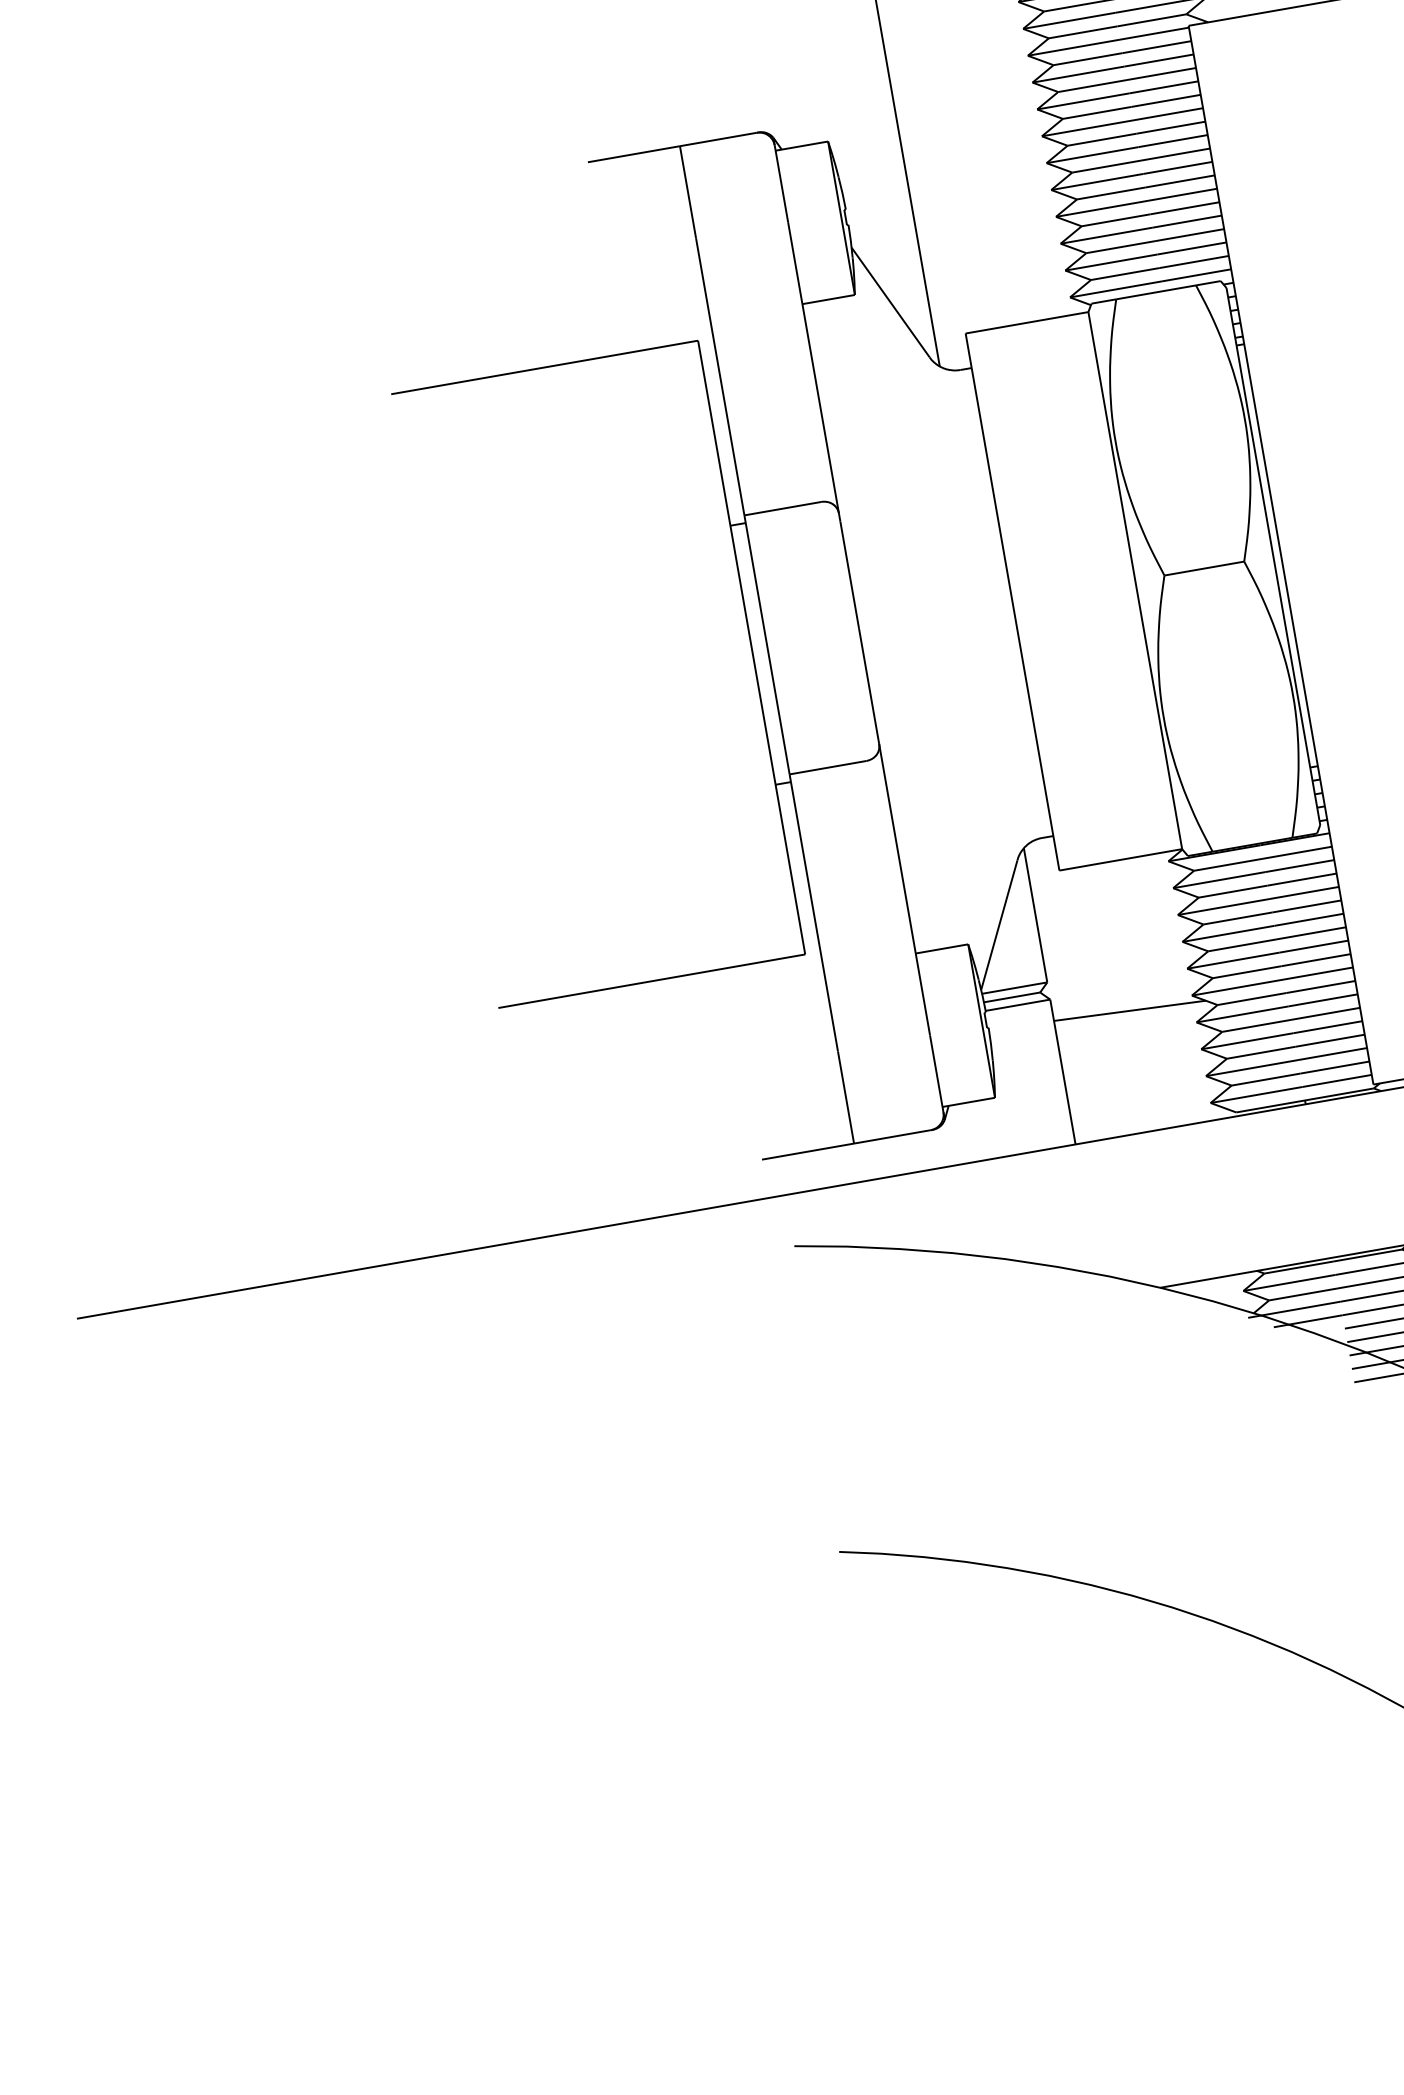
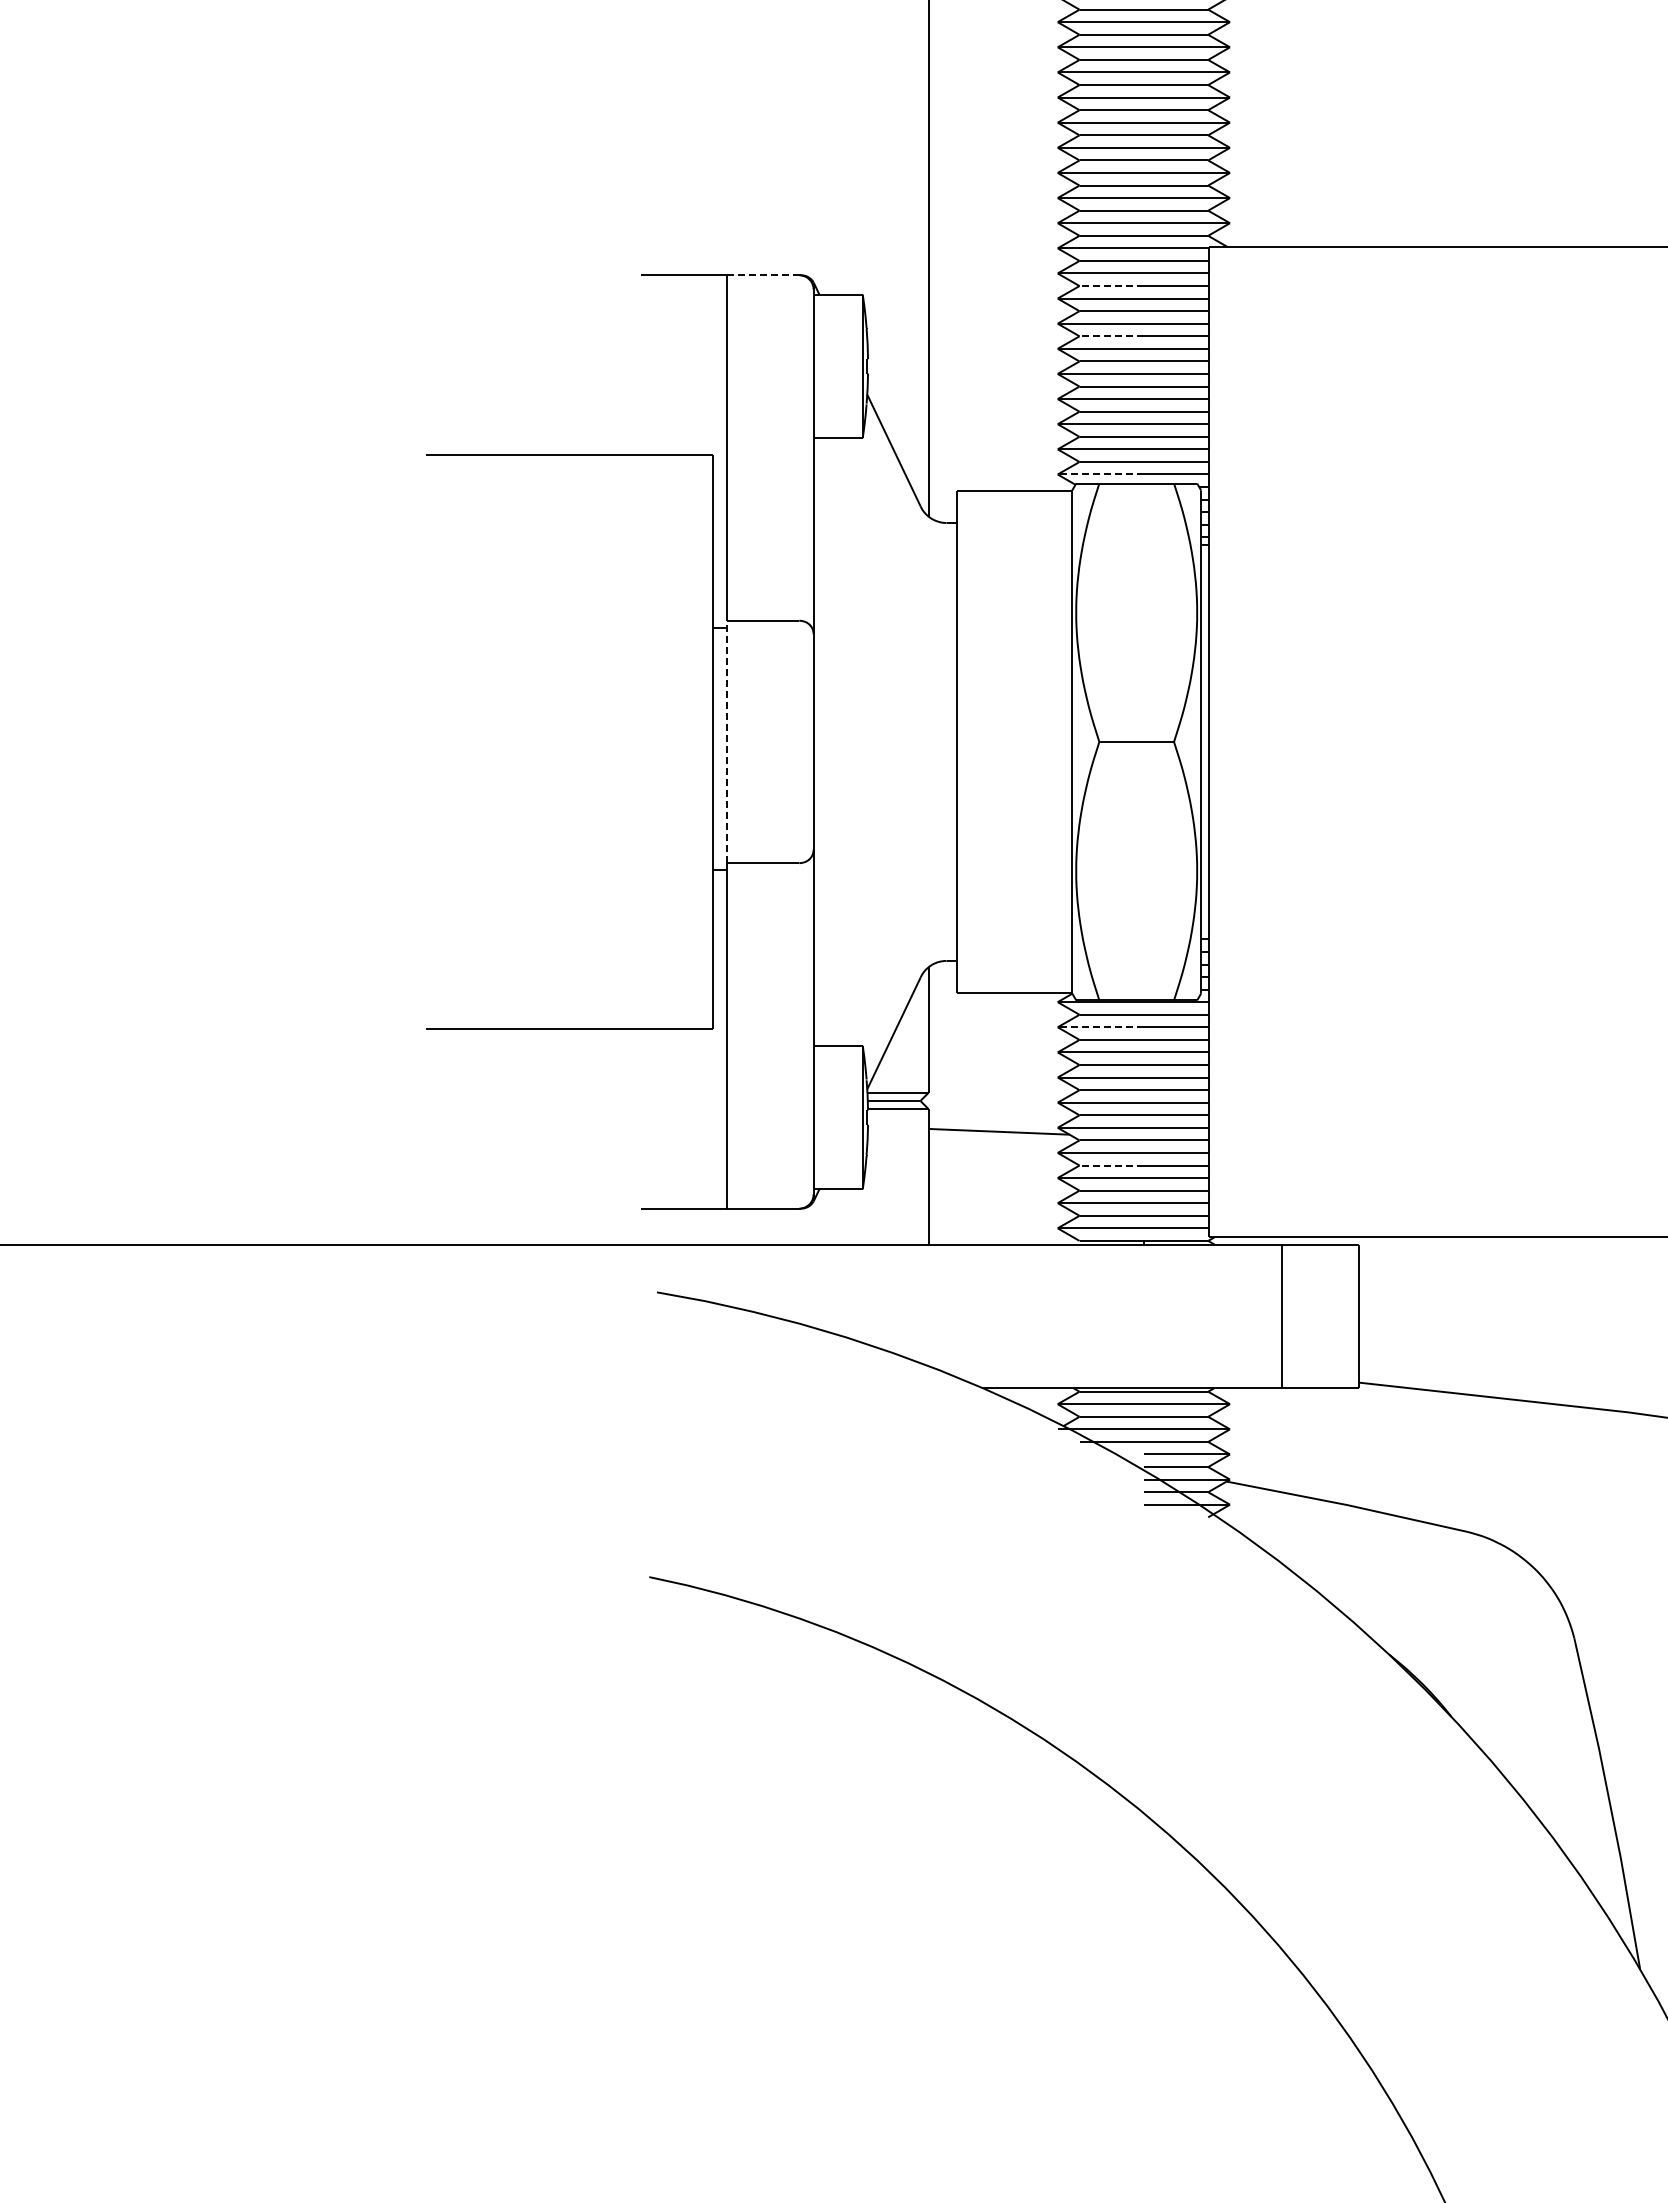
line: (1092, 86) -> (1111, 286), solid -> dashed
line: (718, 139) -> (763, 275), solid -> dashed
line: (1101, 139) -> (1111, 336), solid -> dashed
line: (1115, 289) -> (1100, 474), solid -> dashed
line: (766, 644) -> (727, 741), solid -> dashed
line: (1218, 880) -> (1100, 1027), solid -> dashed
line: (1256, 1025) -> (1111, 1165), solid -> dashed

